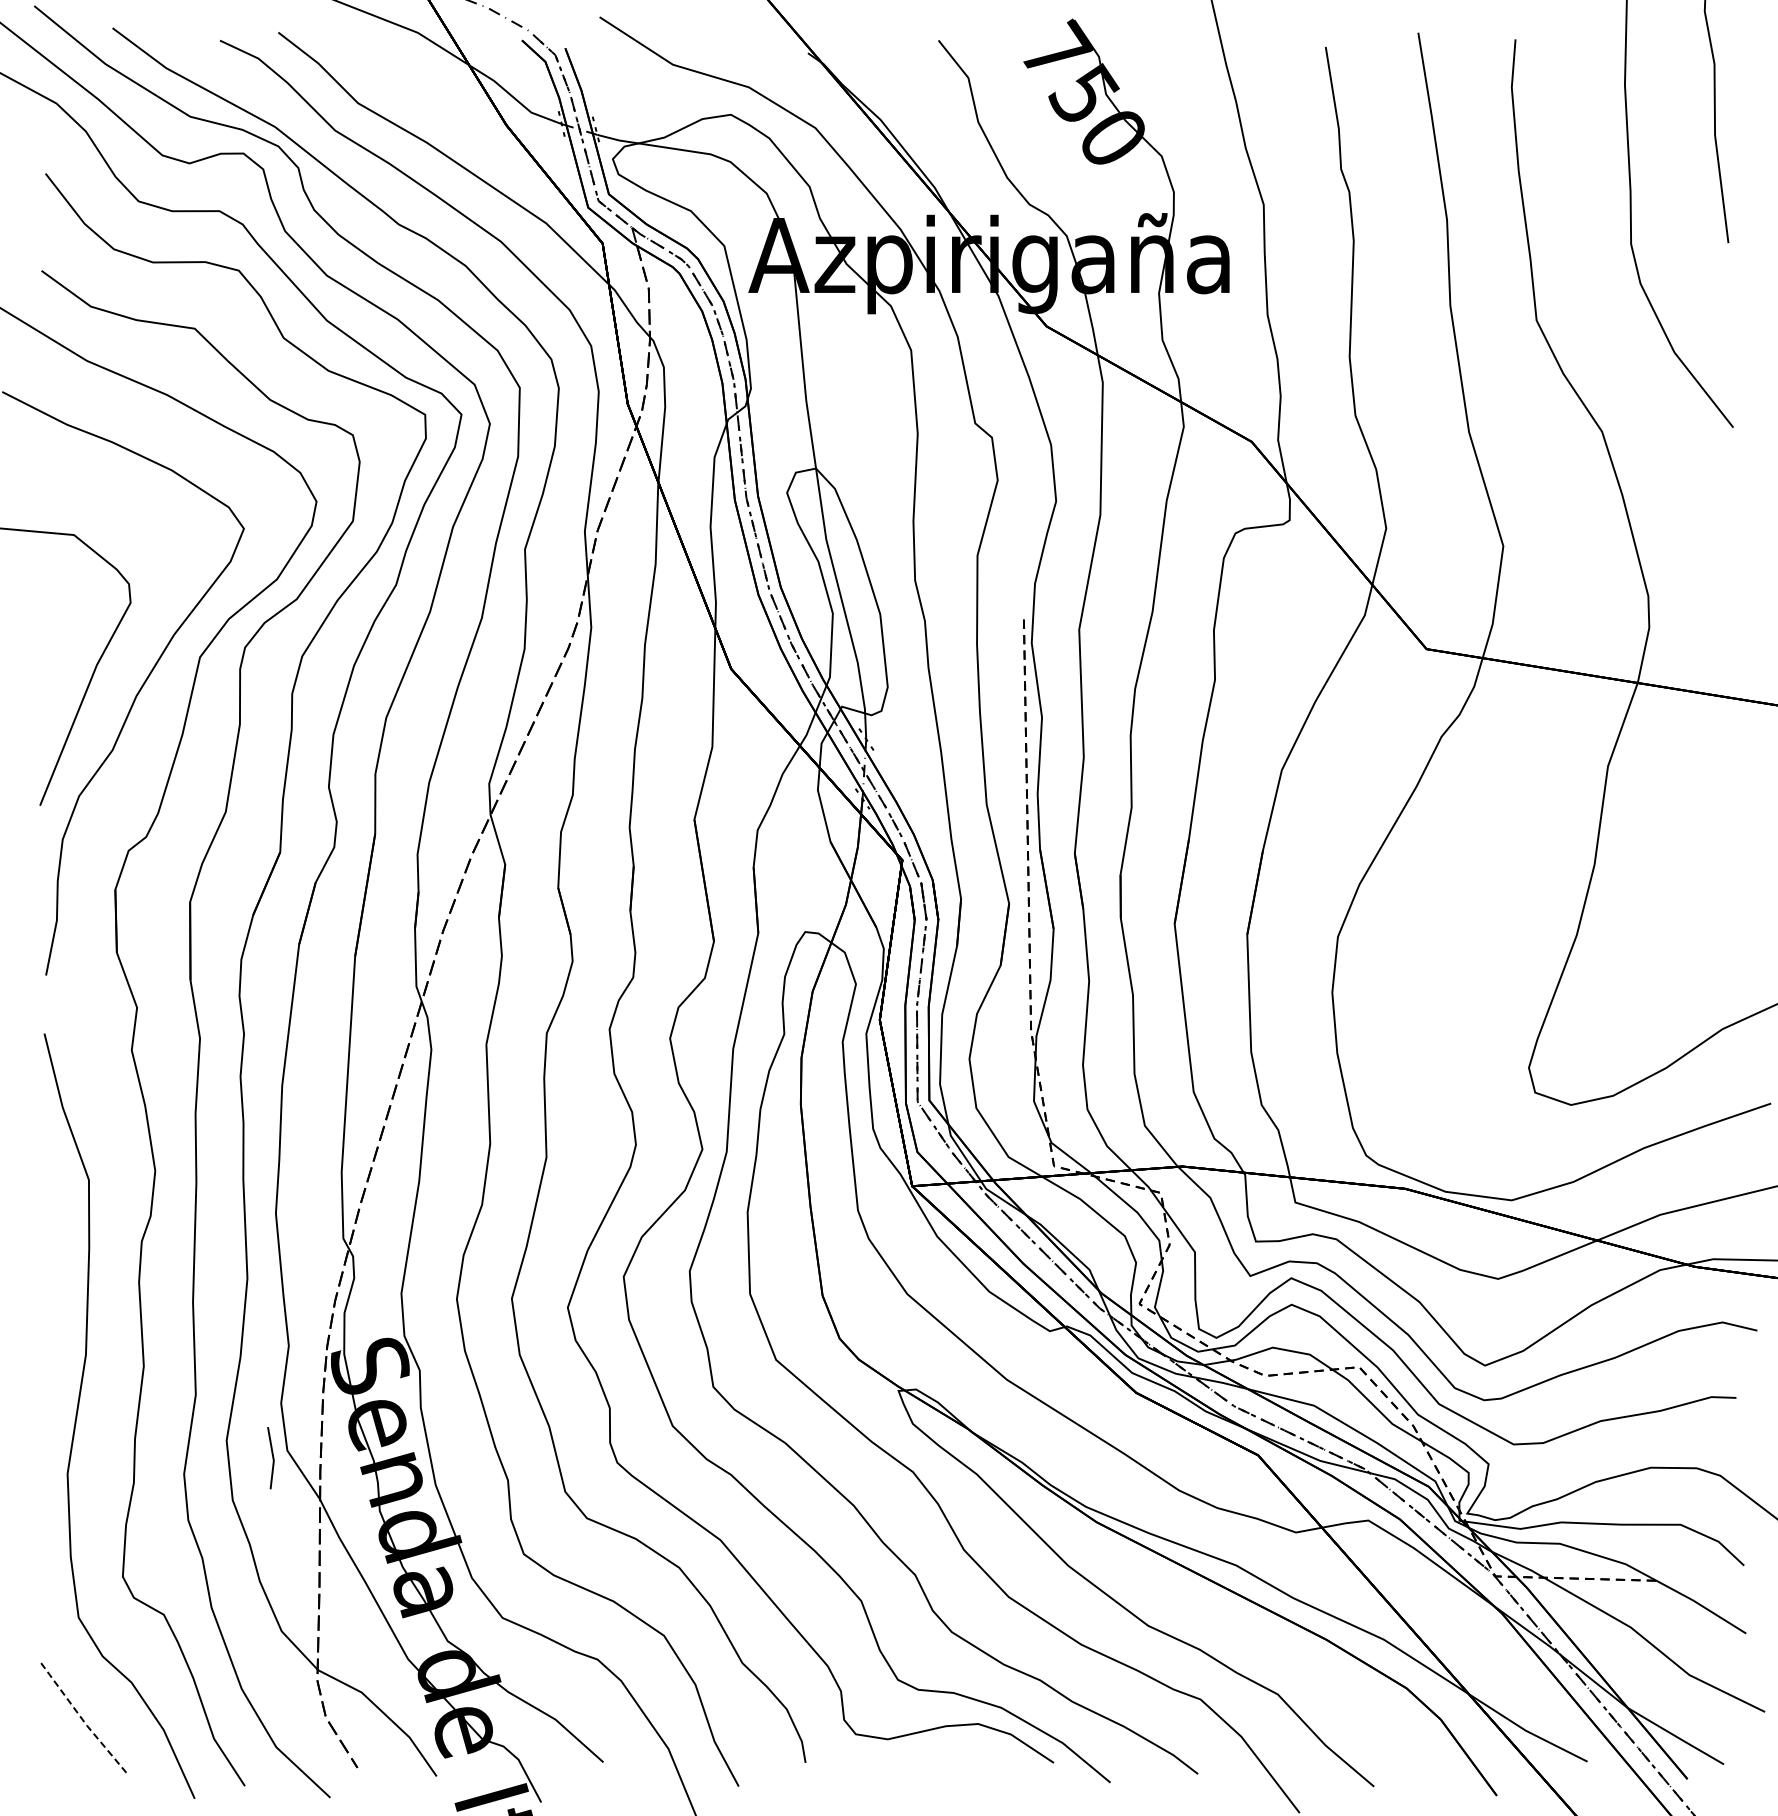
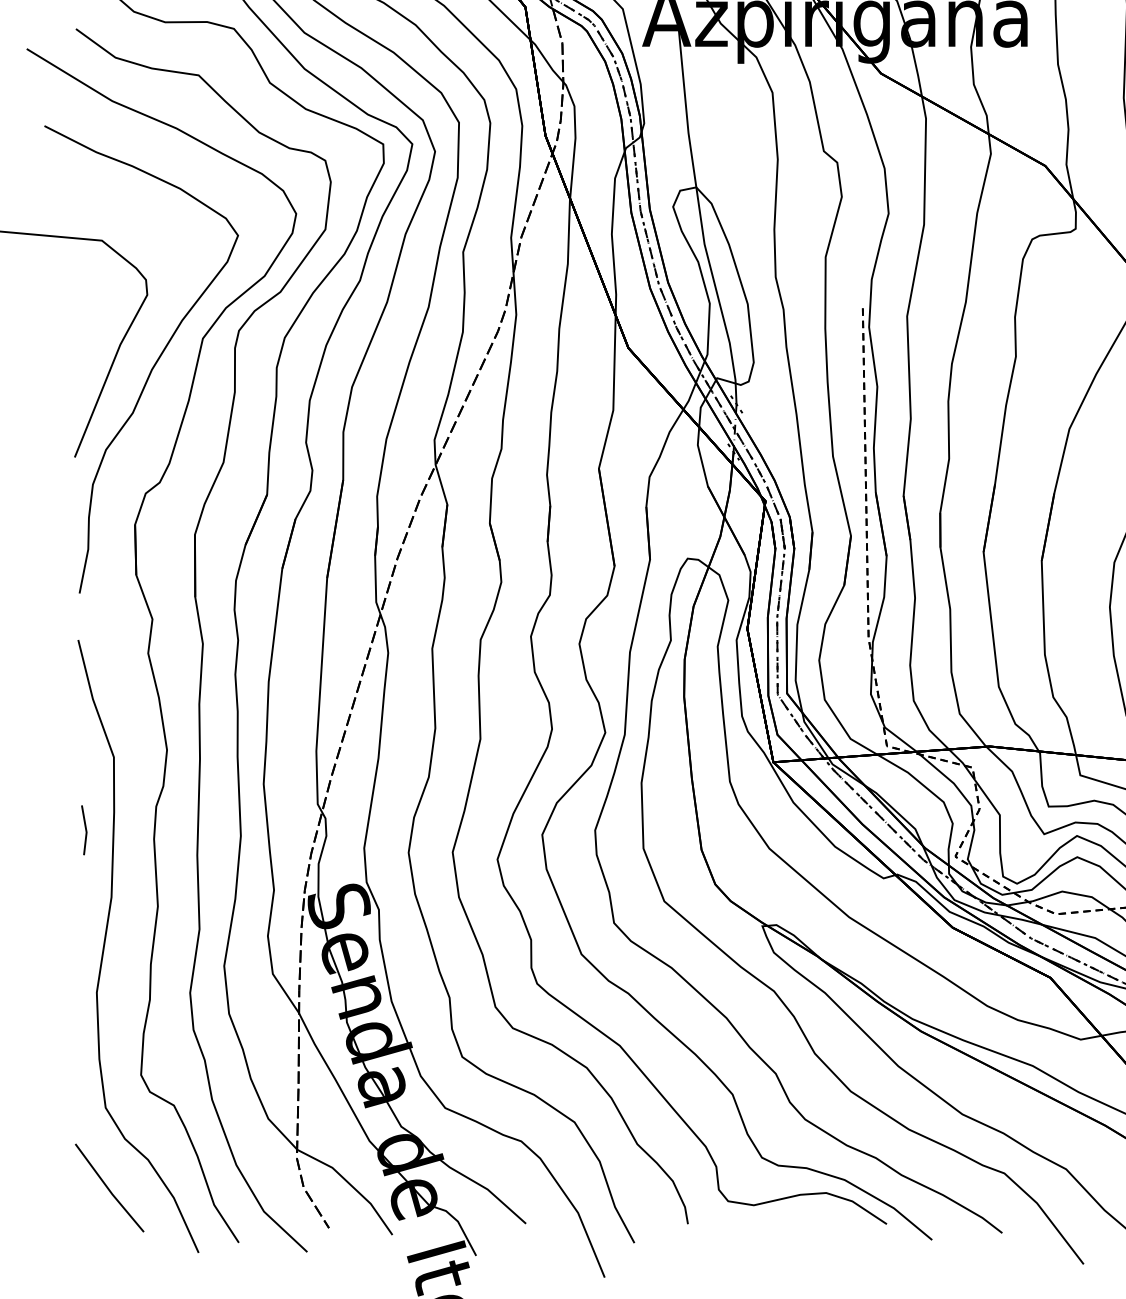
line: (272, 1458) -> (85, 830), moved
line: (82, 1719) -> (108, 1189), dashed -> solid

